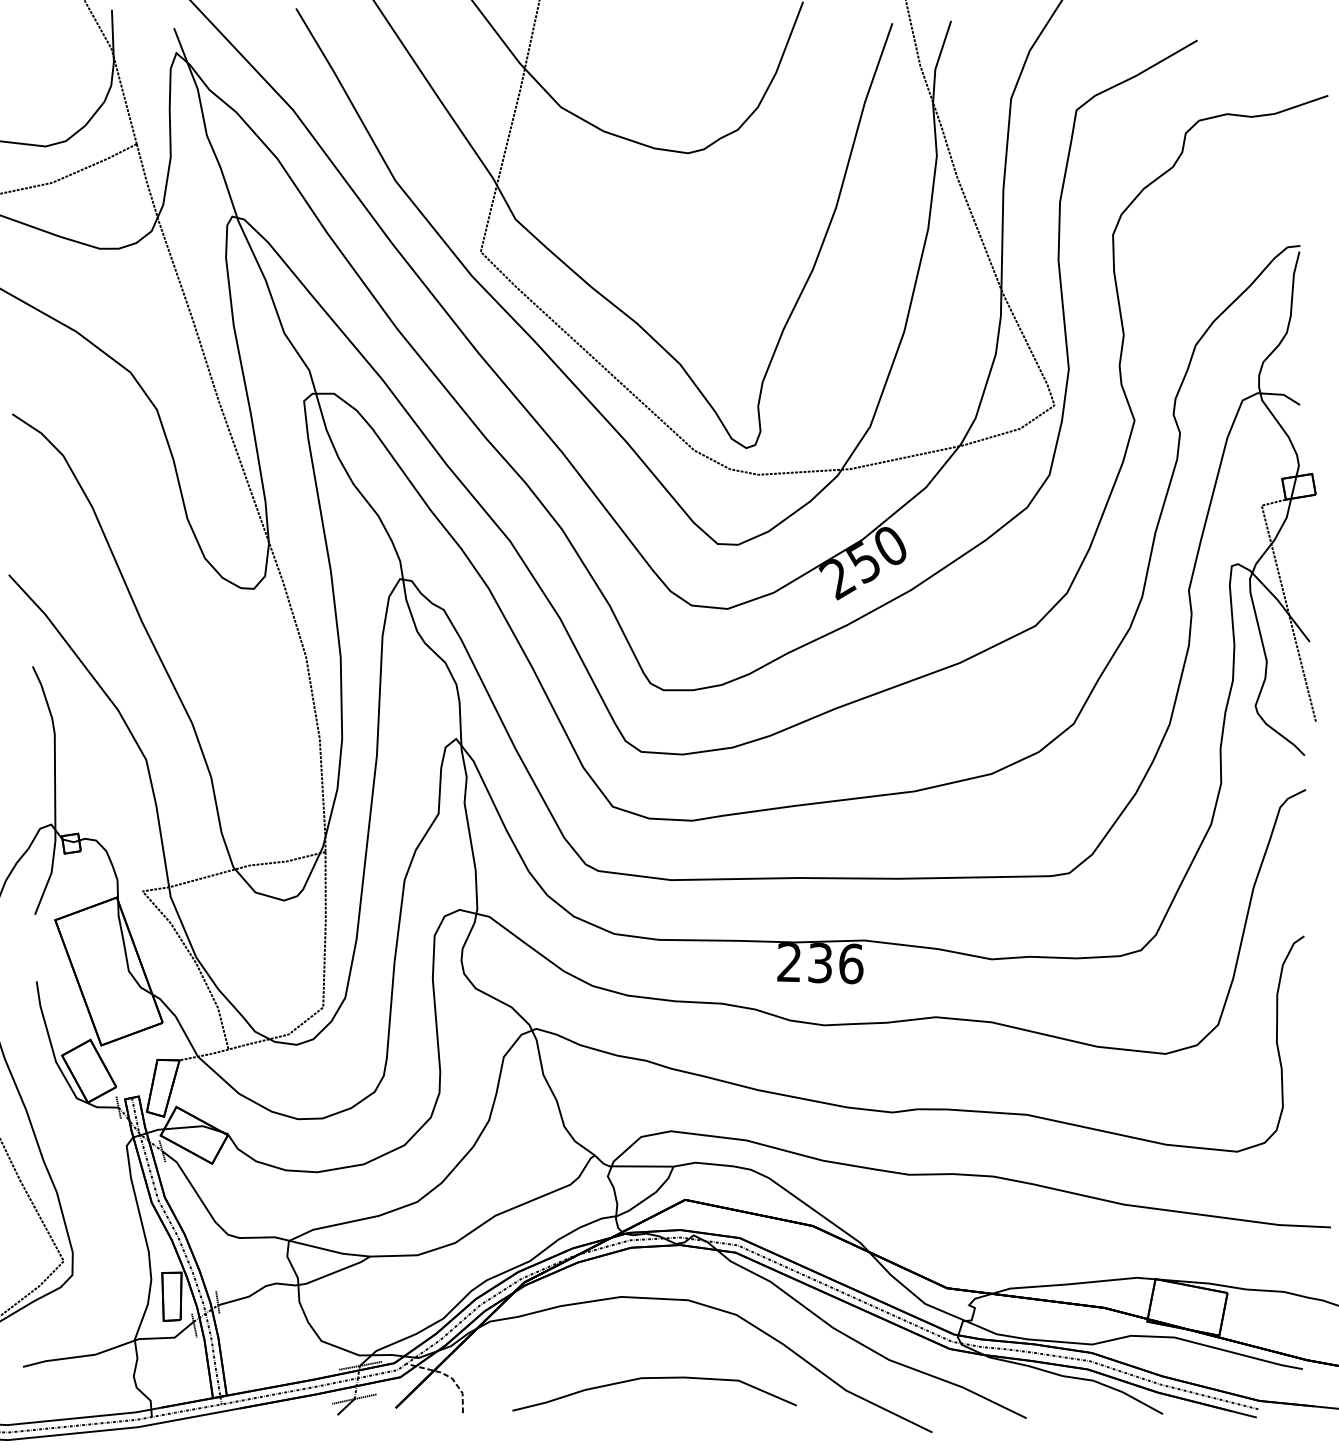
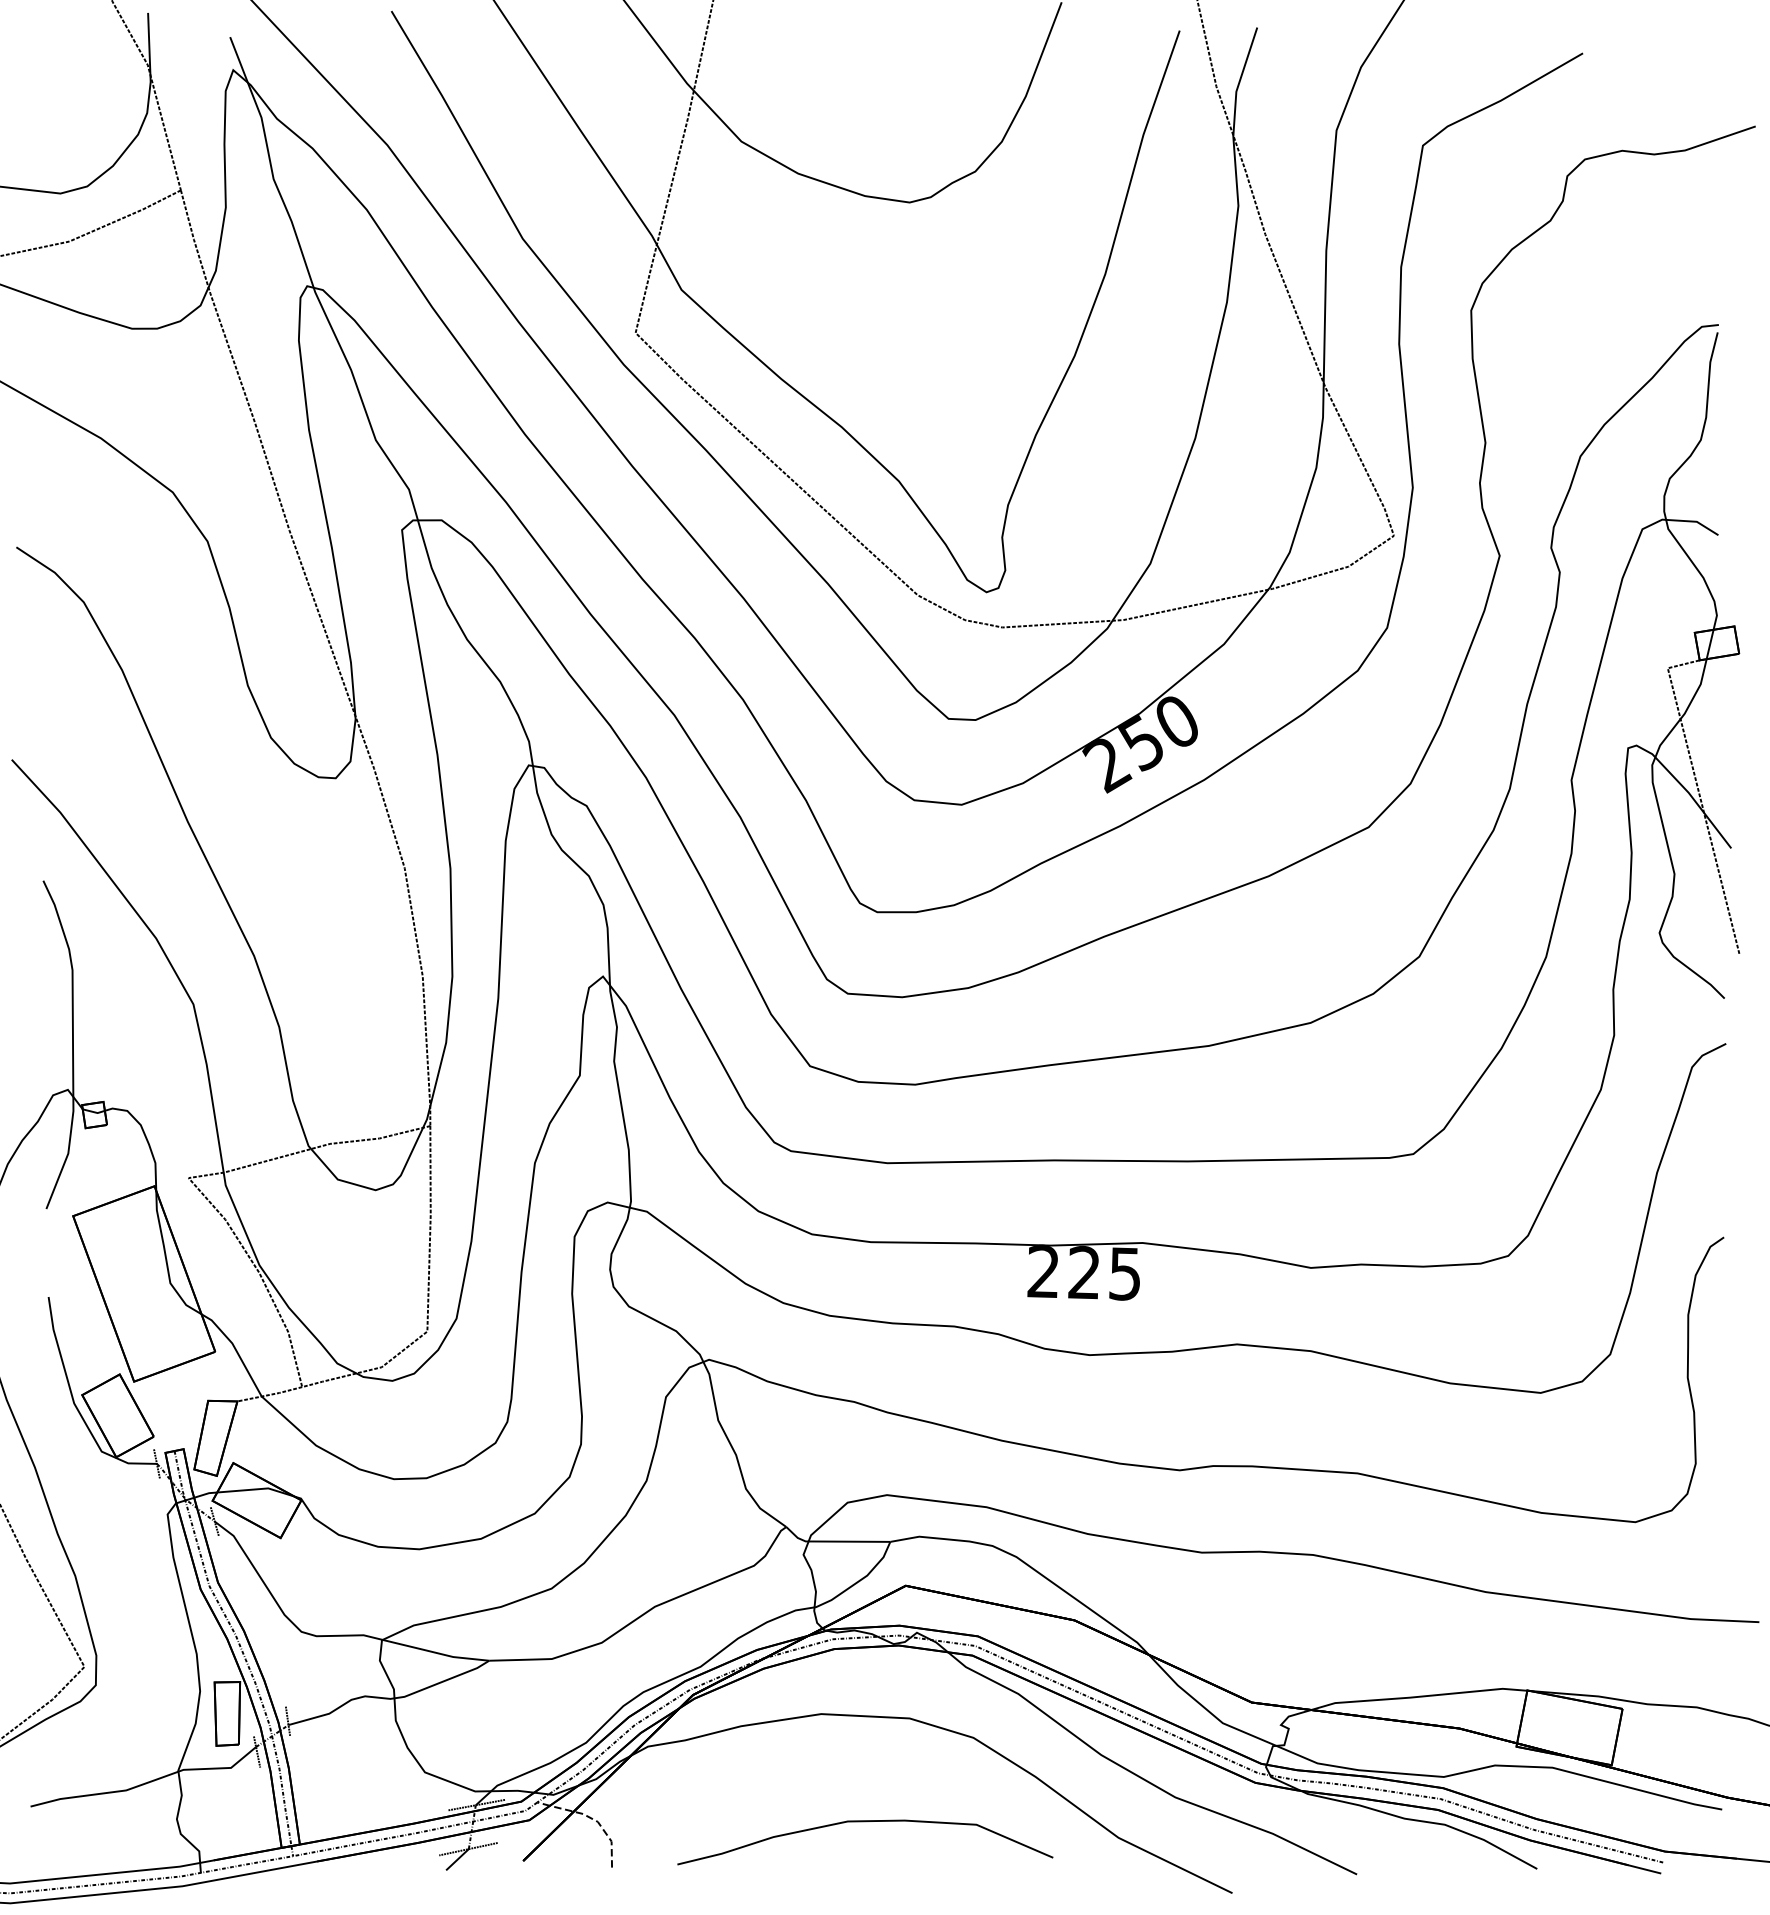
text: (835, 963) -> (1104, 1273), 236 -> 225

